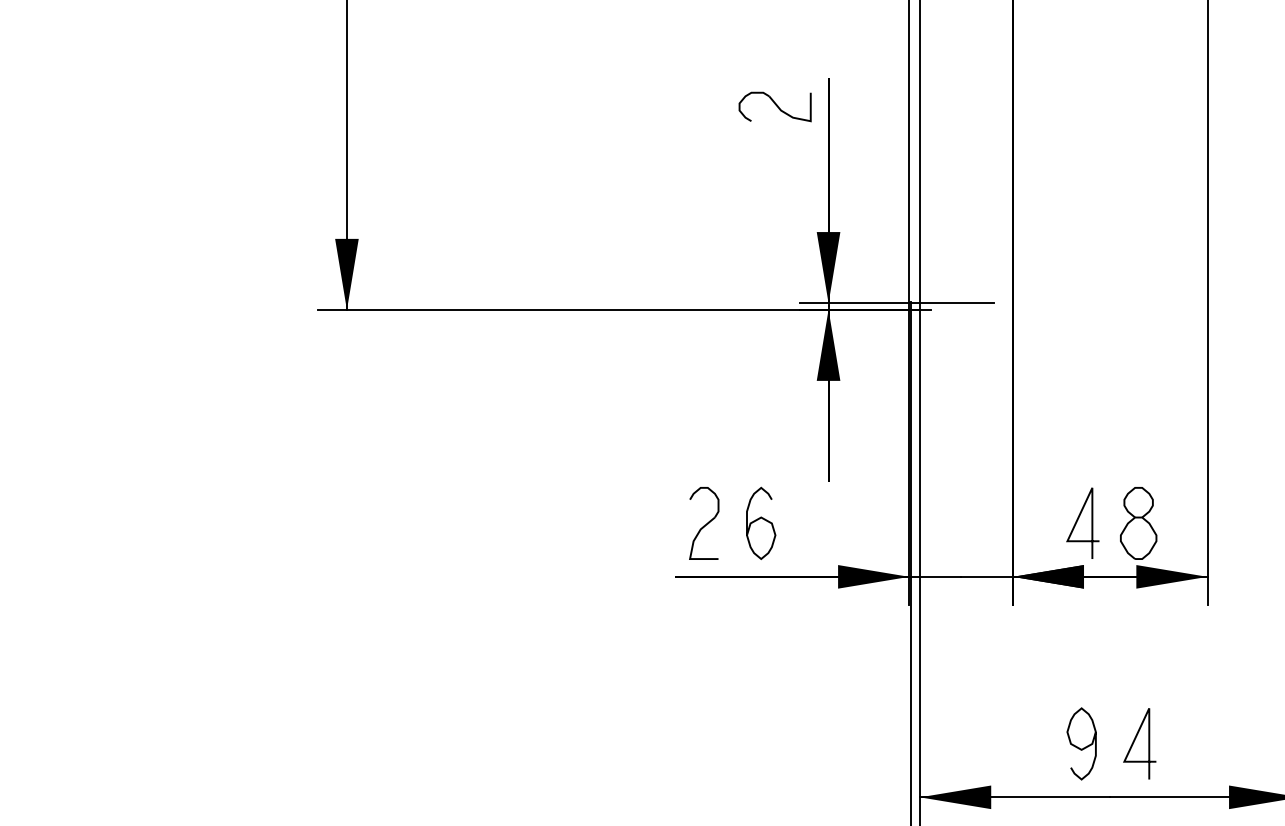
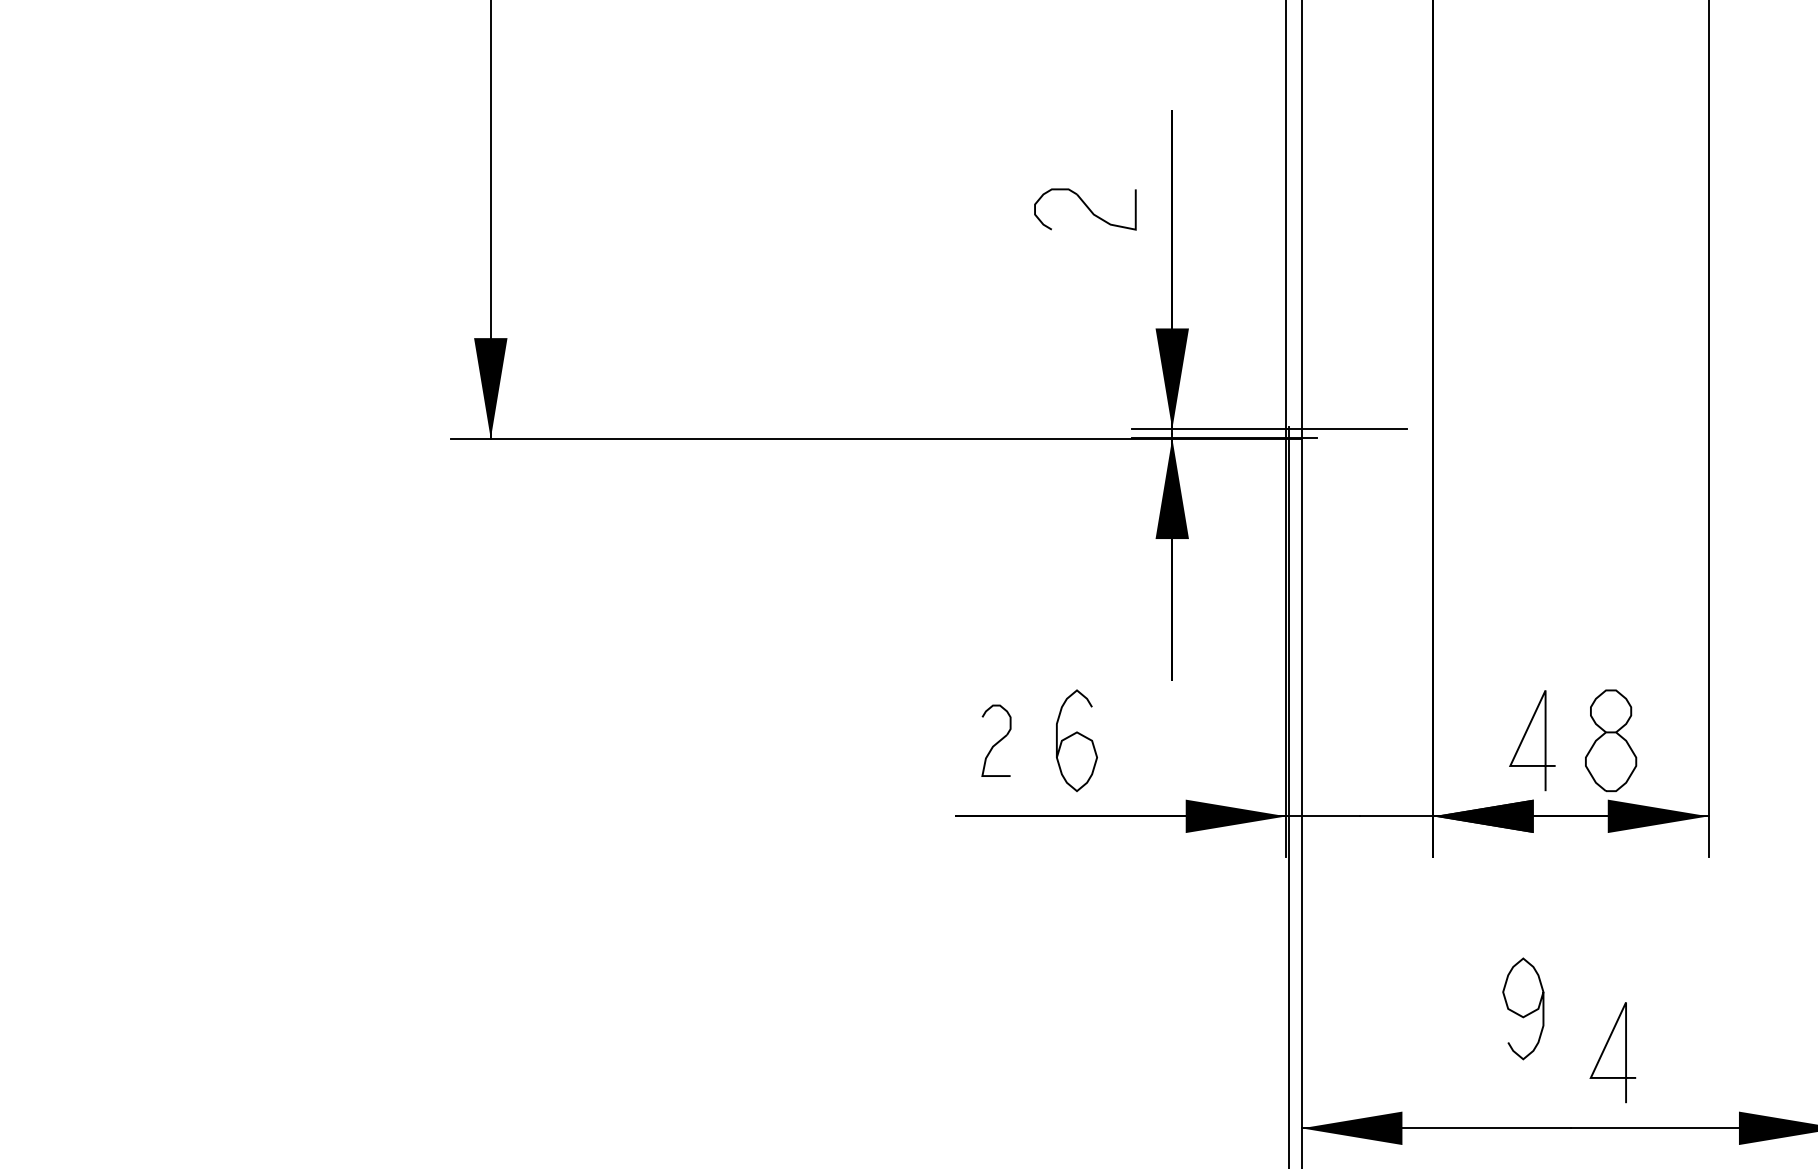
part: (774, 106) -> (1084, 208), moved
part: (704, 523) -> (996, 740), size x0.7
curve: (1079, 747) -> (1520, 1013), moved

